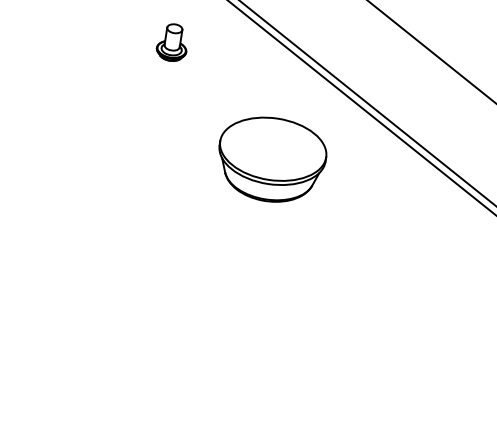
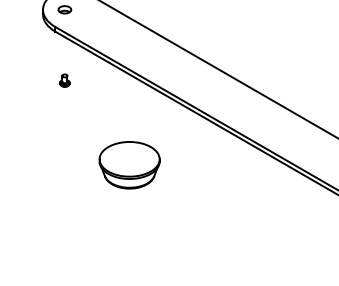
part: (172, 42) -> (64, 80), size x0.6
part: (271, 160) -> (129, 165), moved

